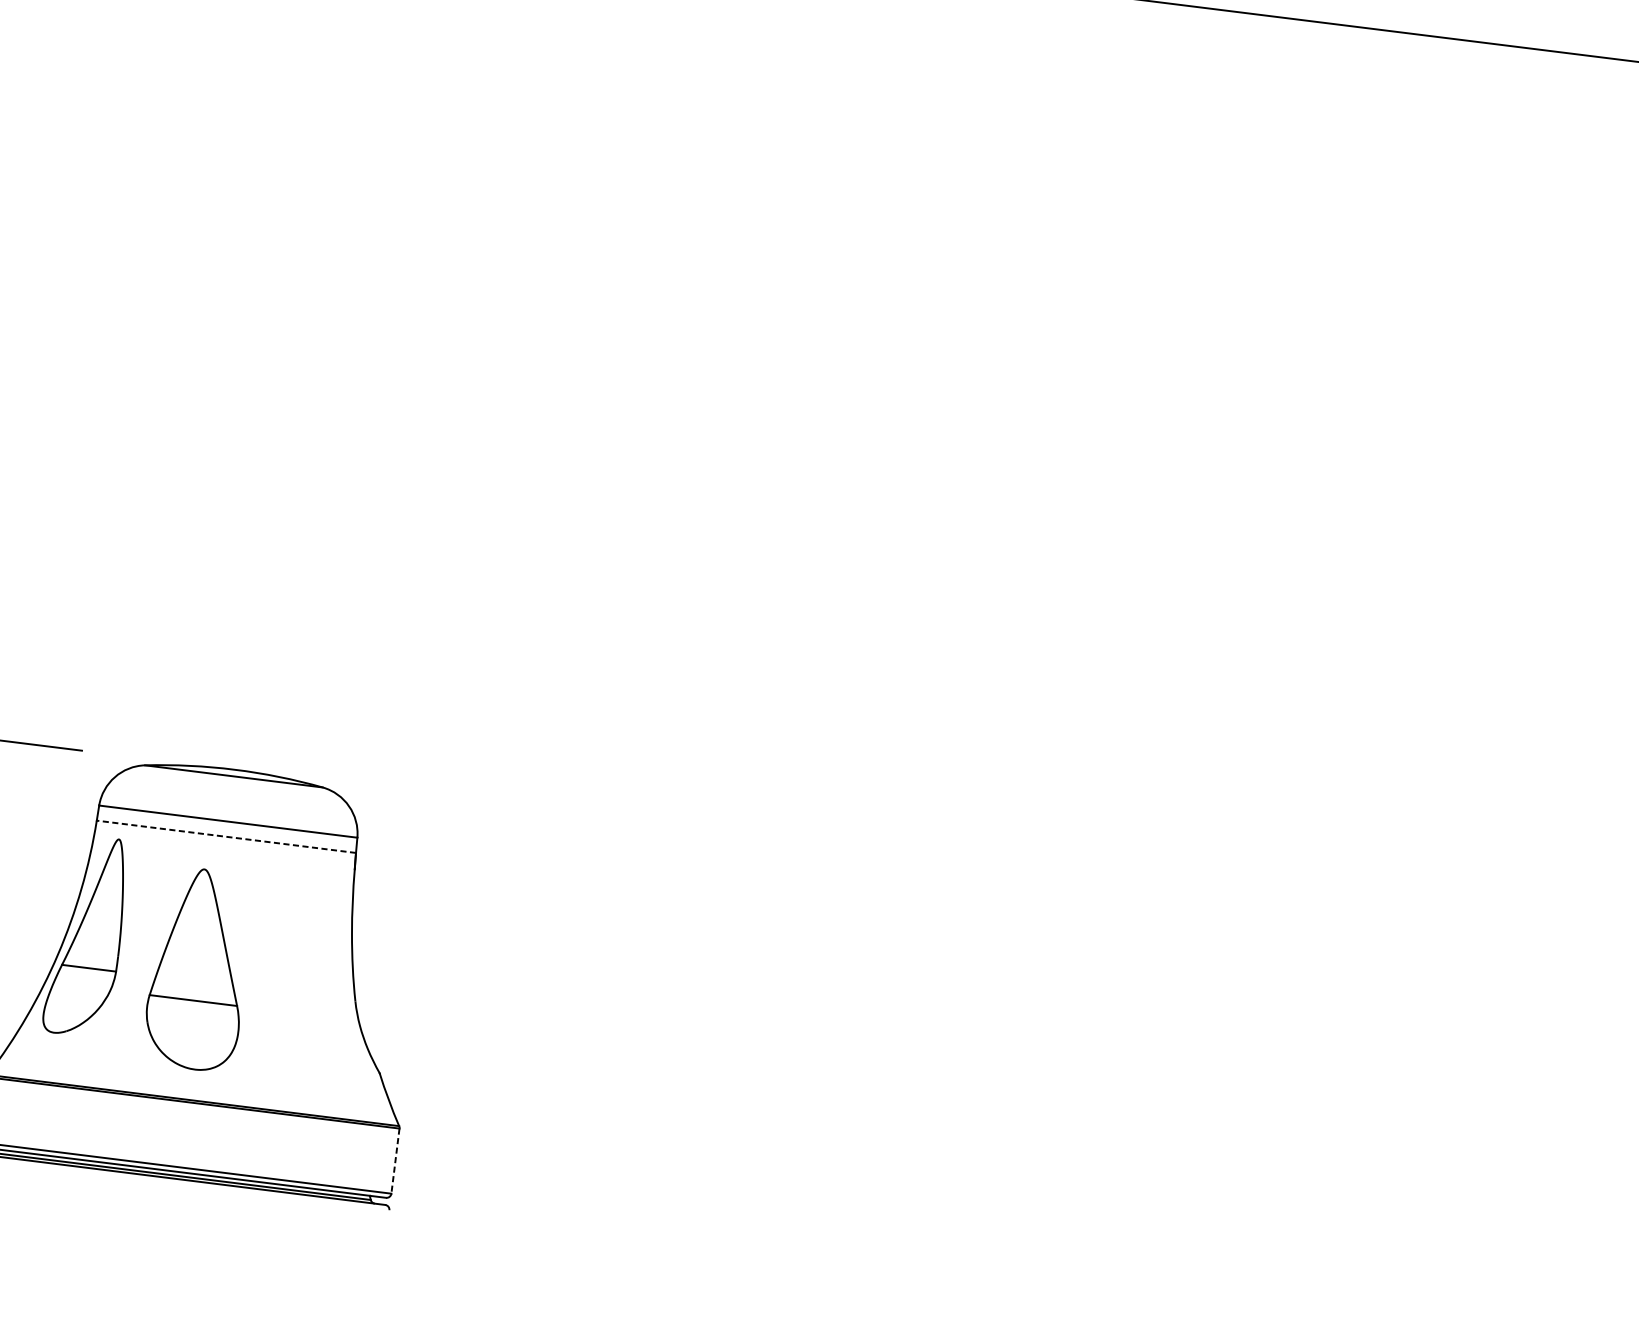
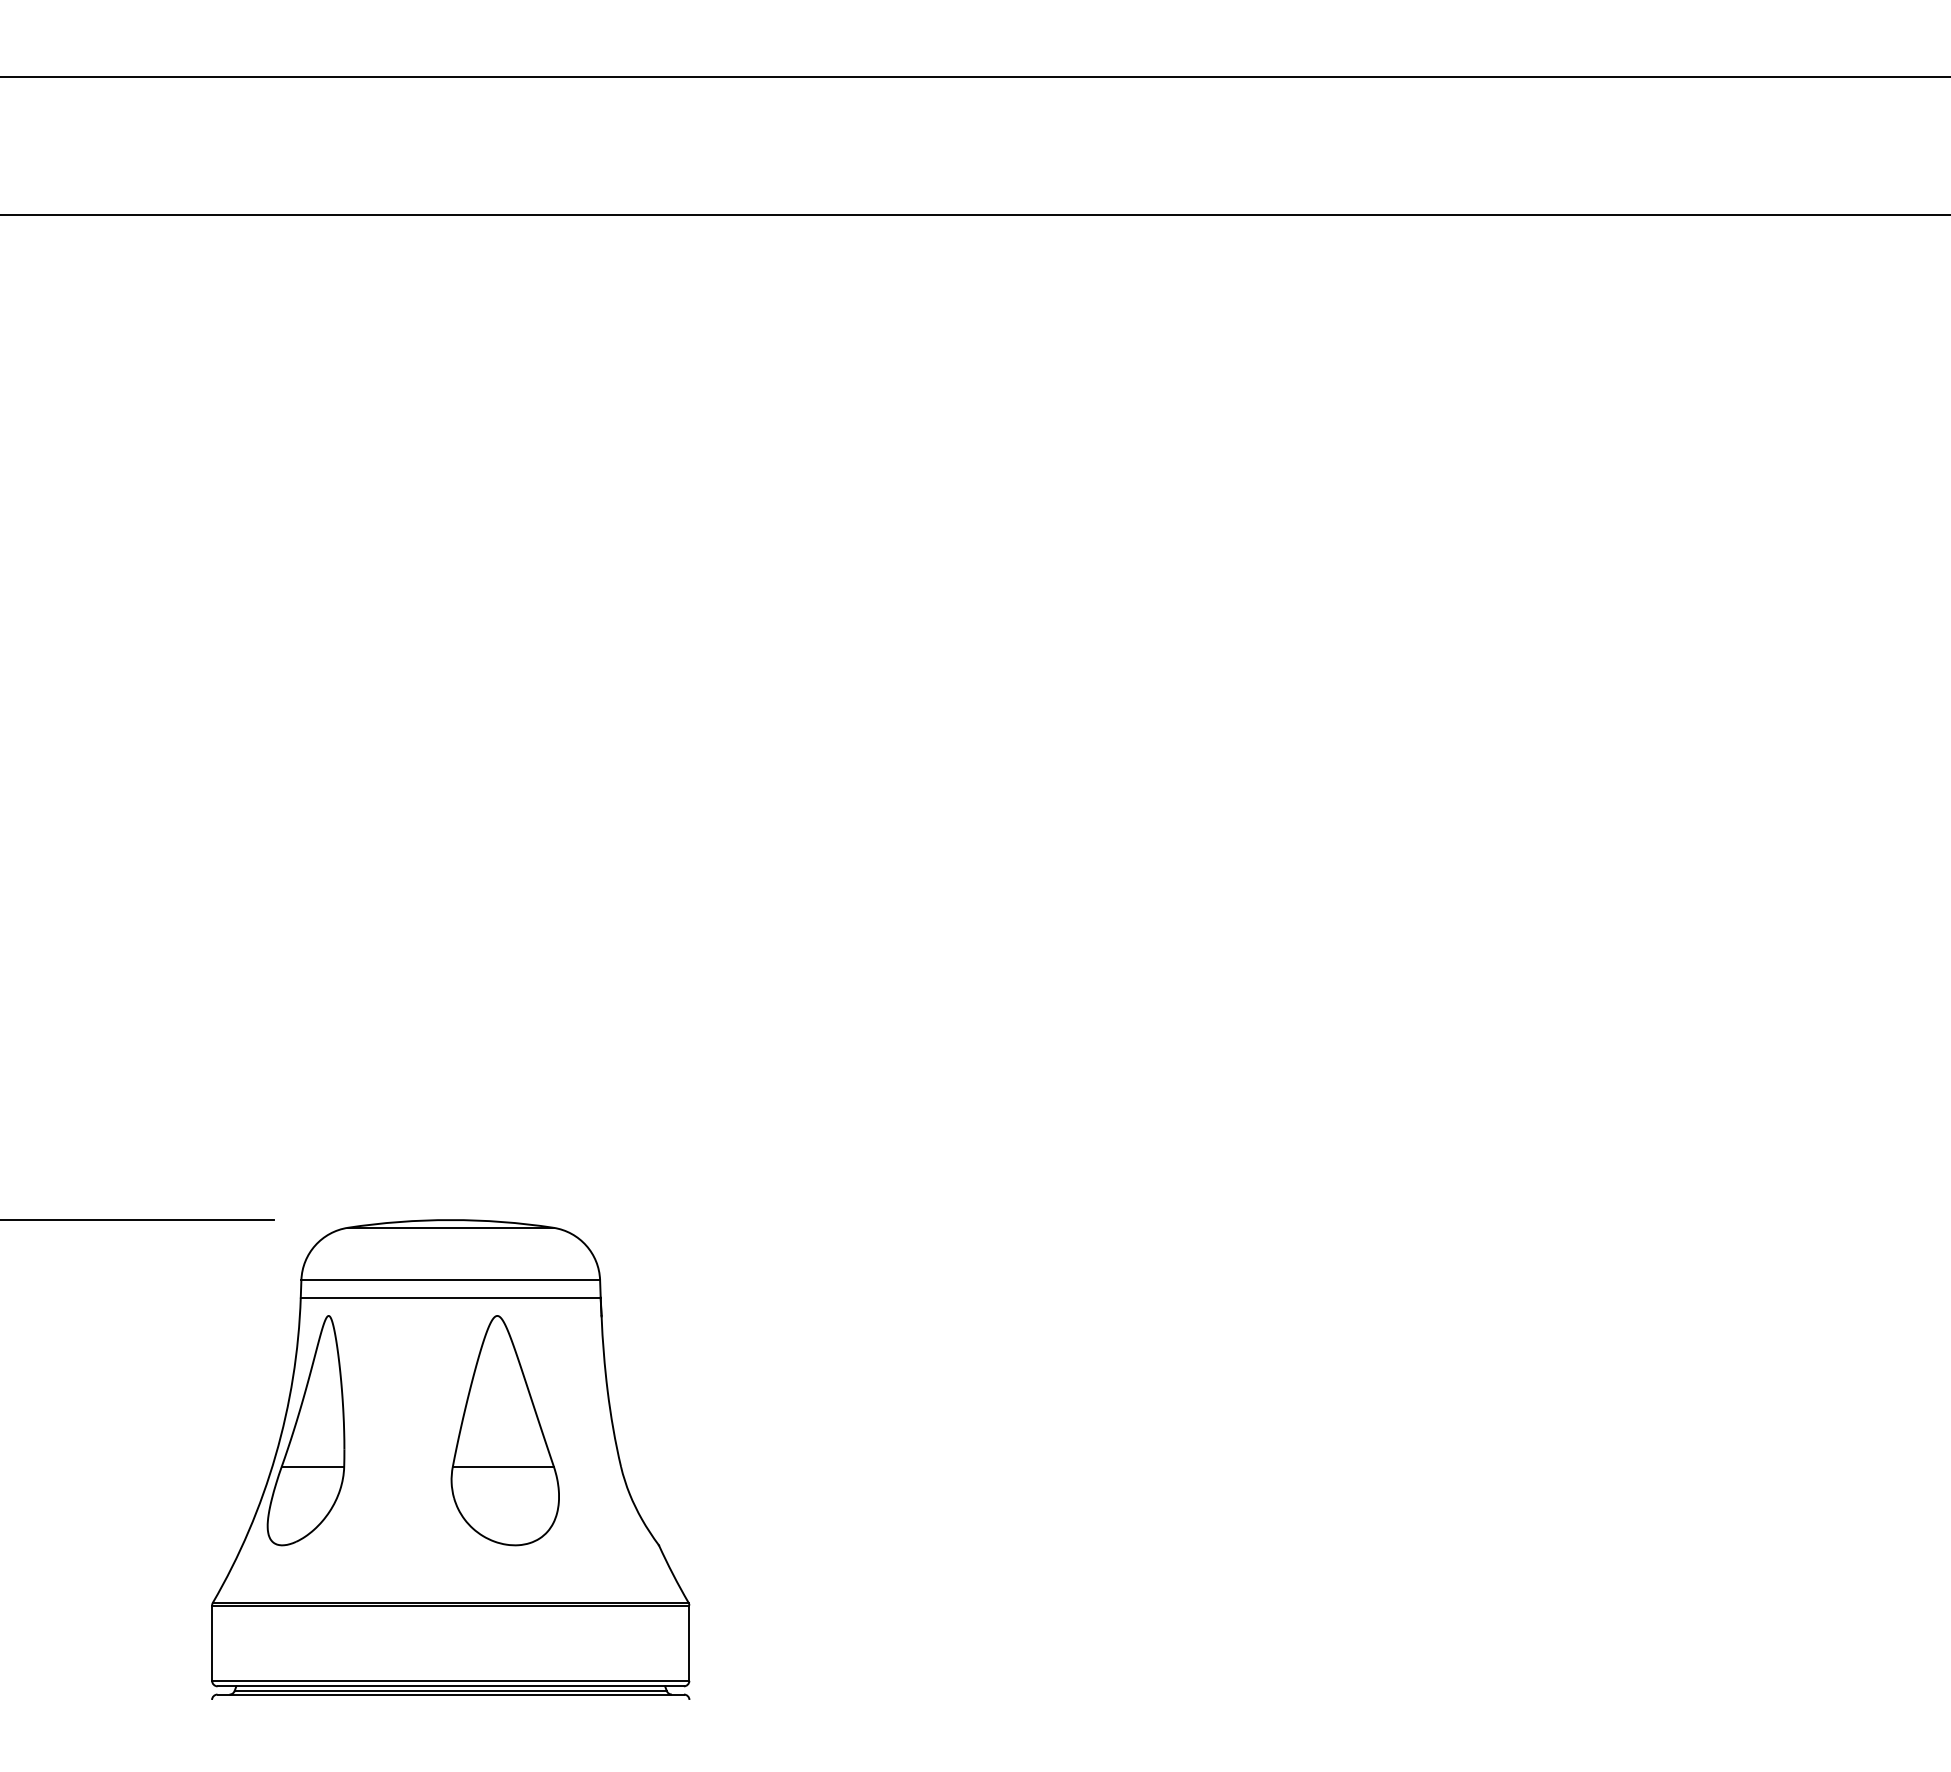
line: (226, 836) -> (450, 1297), dashed -> solid
part: (198, 969) -> (504, 1430), moved
line: (395, 1161) -> (689, 1643), dashed -> solid

